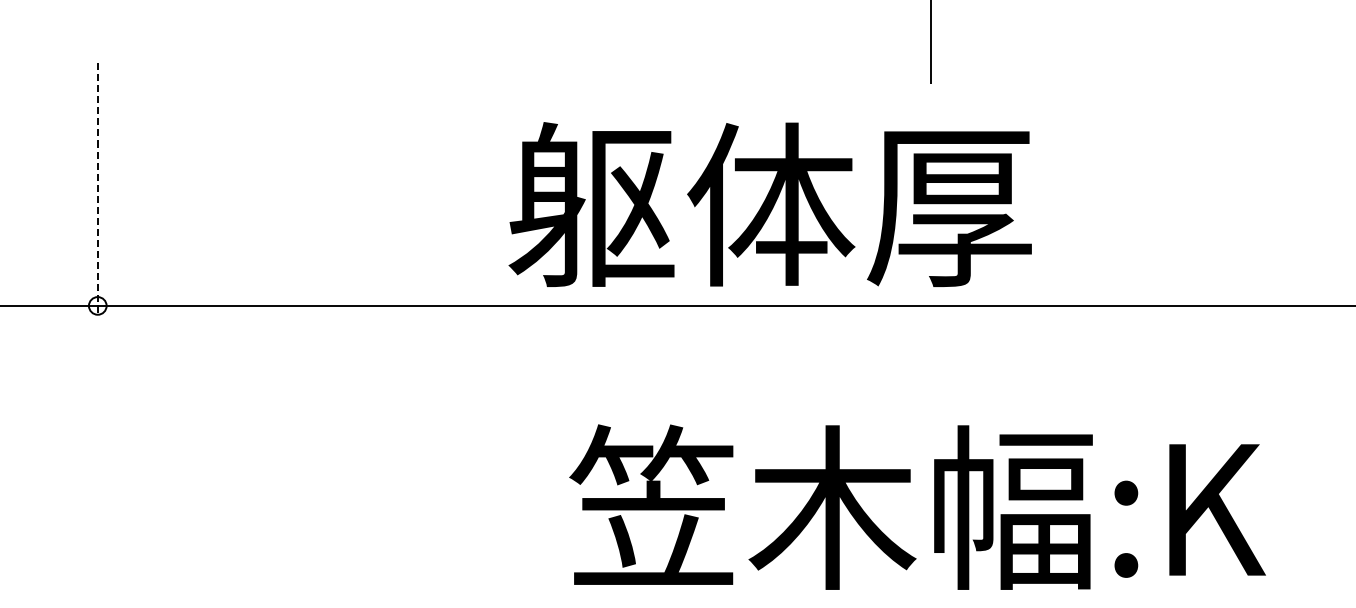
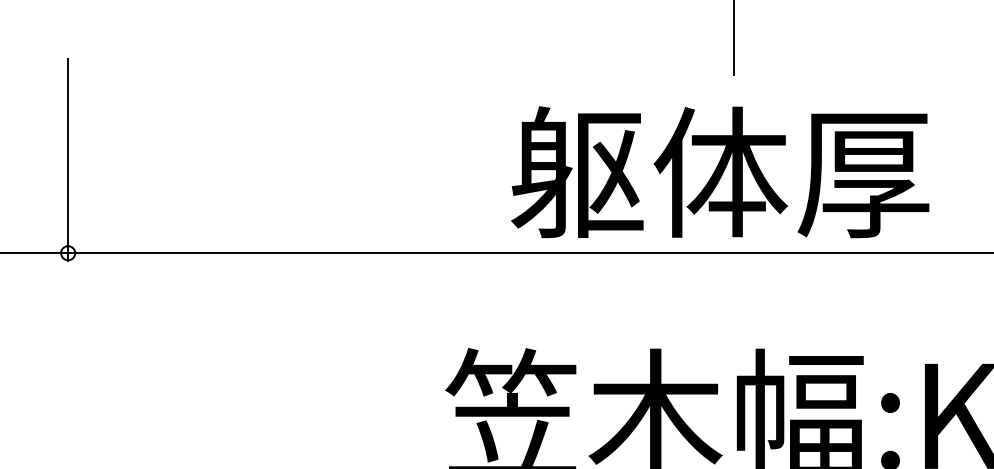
line: (97, 190) -> (67, 160), dashed -> solid
text: (769, 204) -> (719, 172), moved

